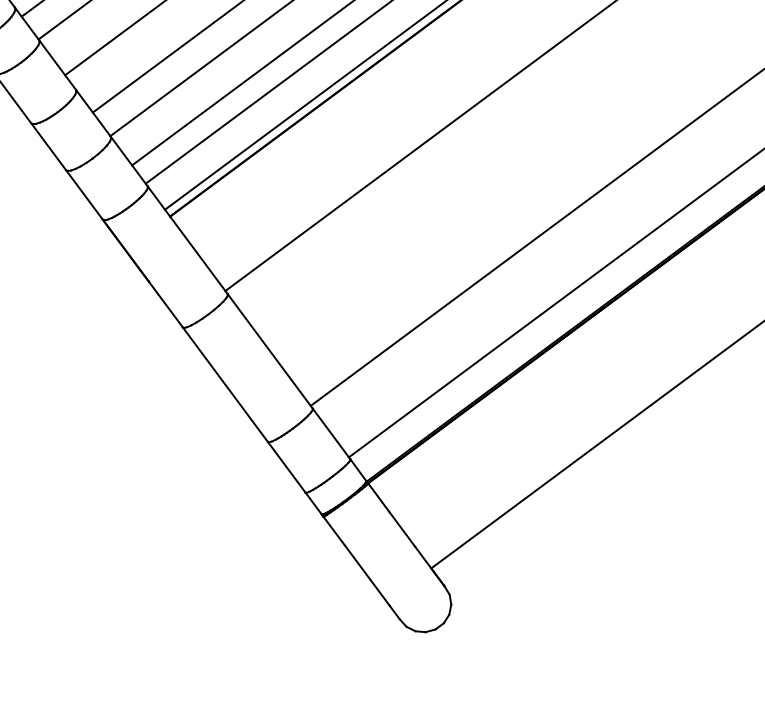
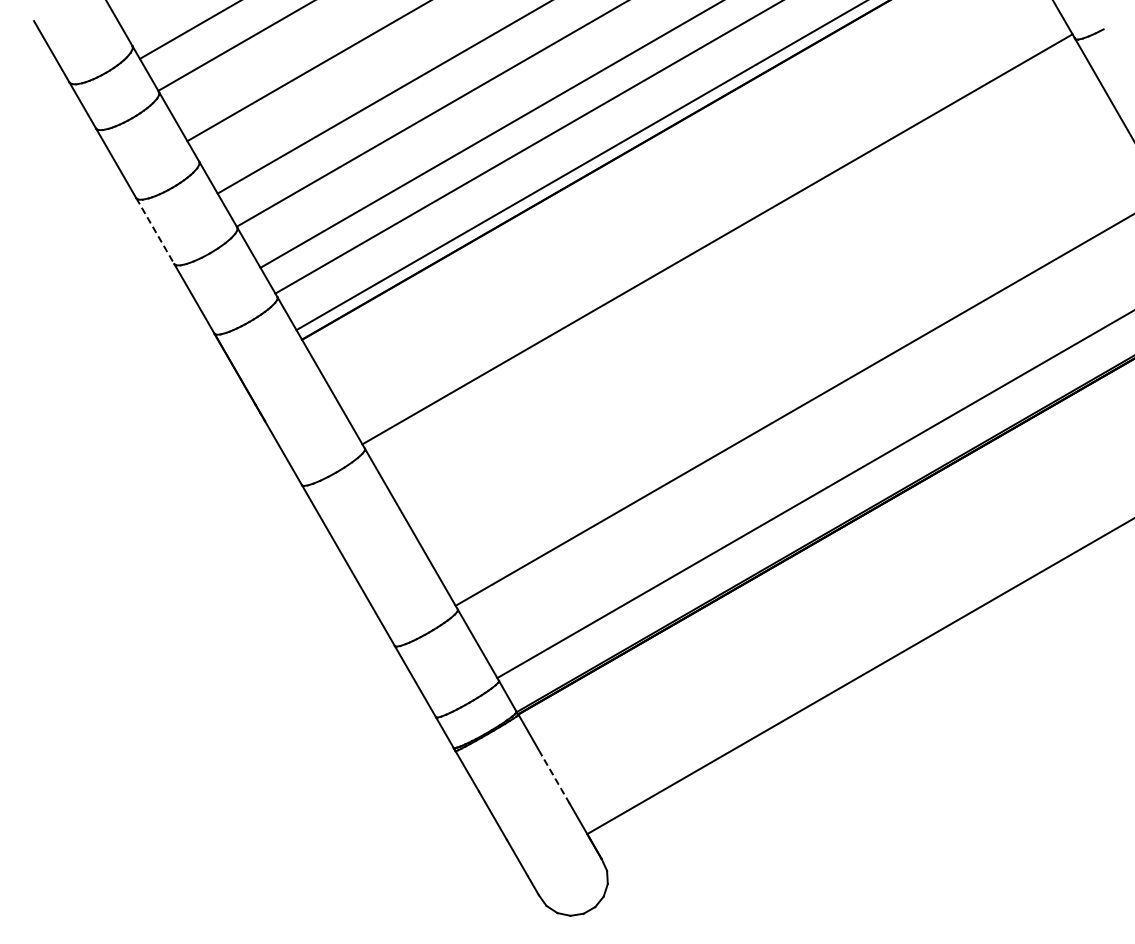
line: (48, 146) -> (155, 231), solid -> dashed
line: (402, 529) -> (555, 779), solid -> dashed

